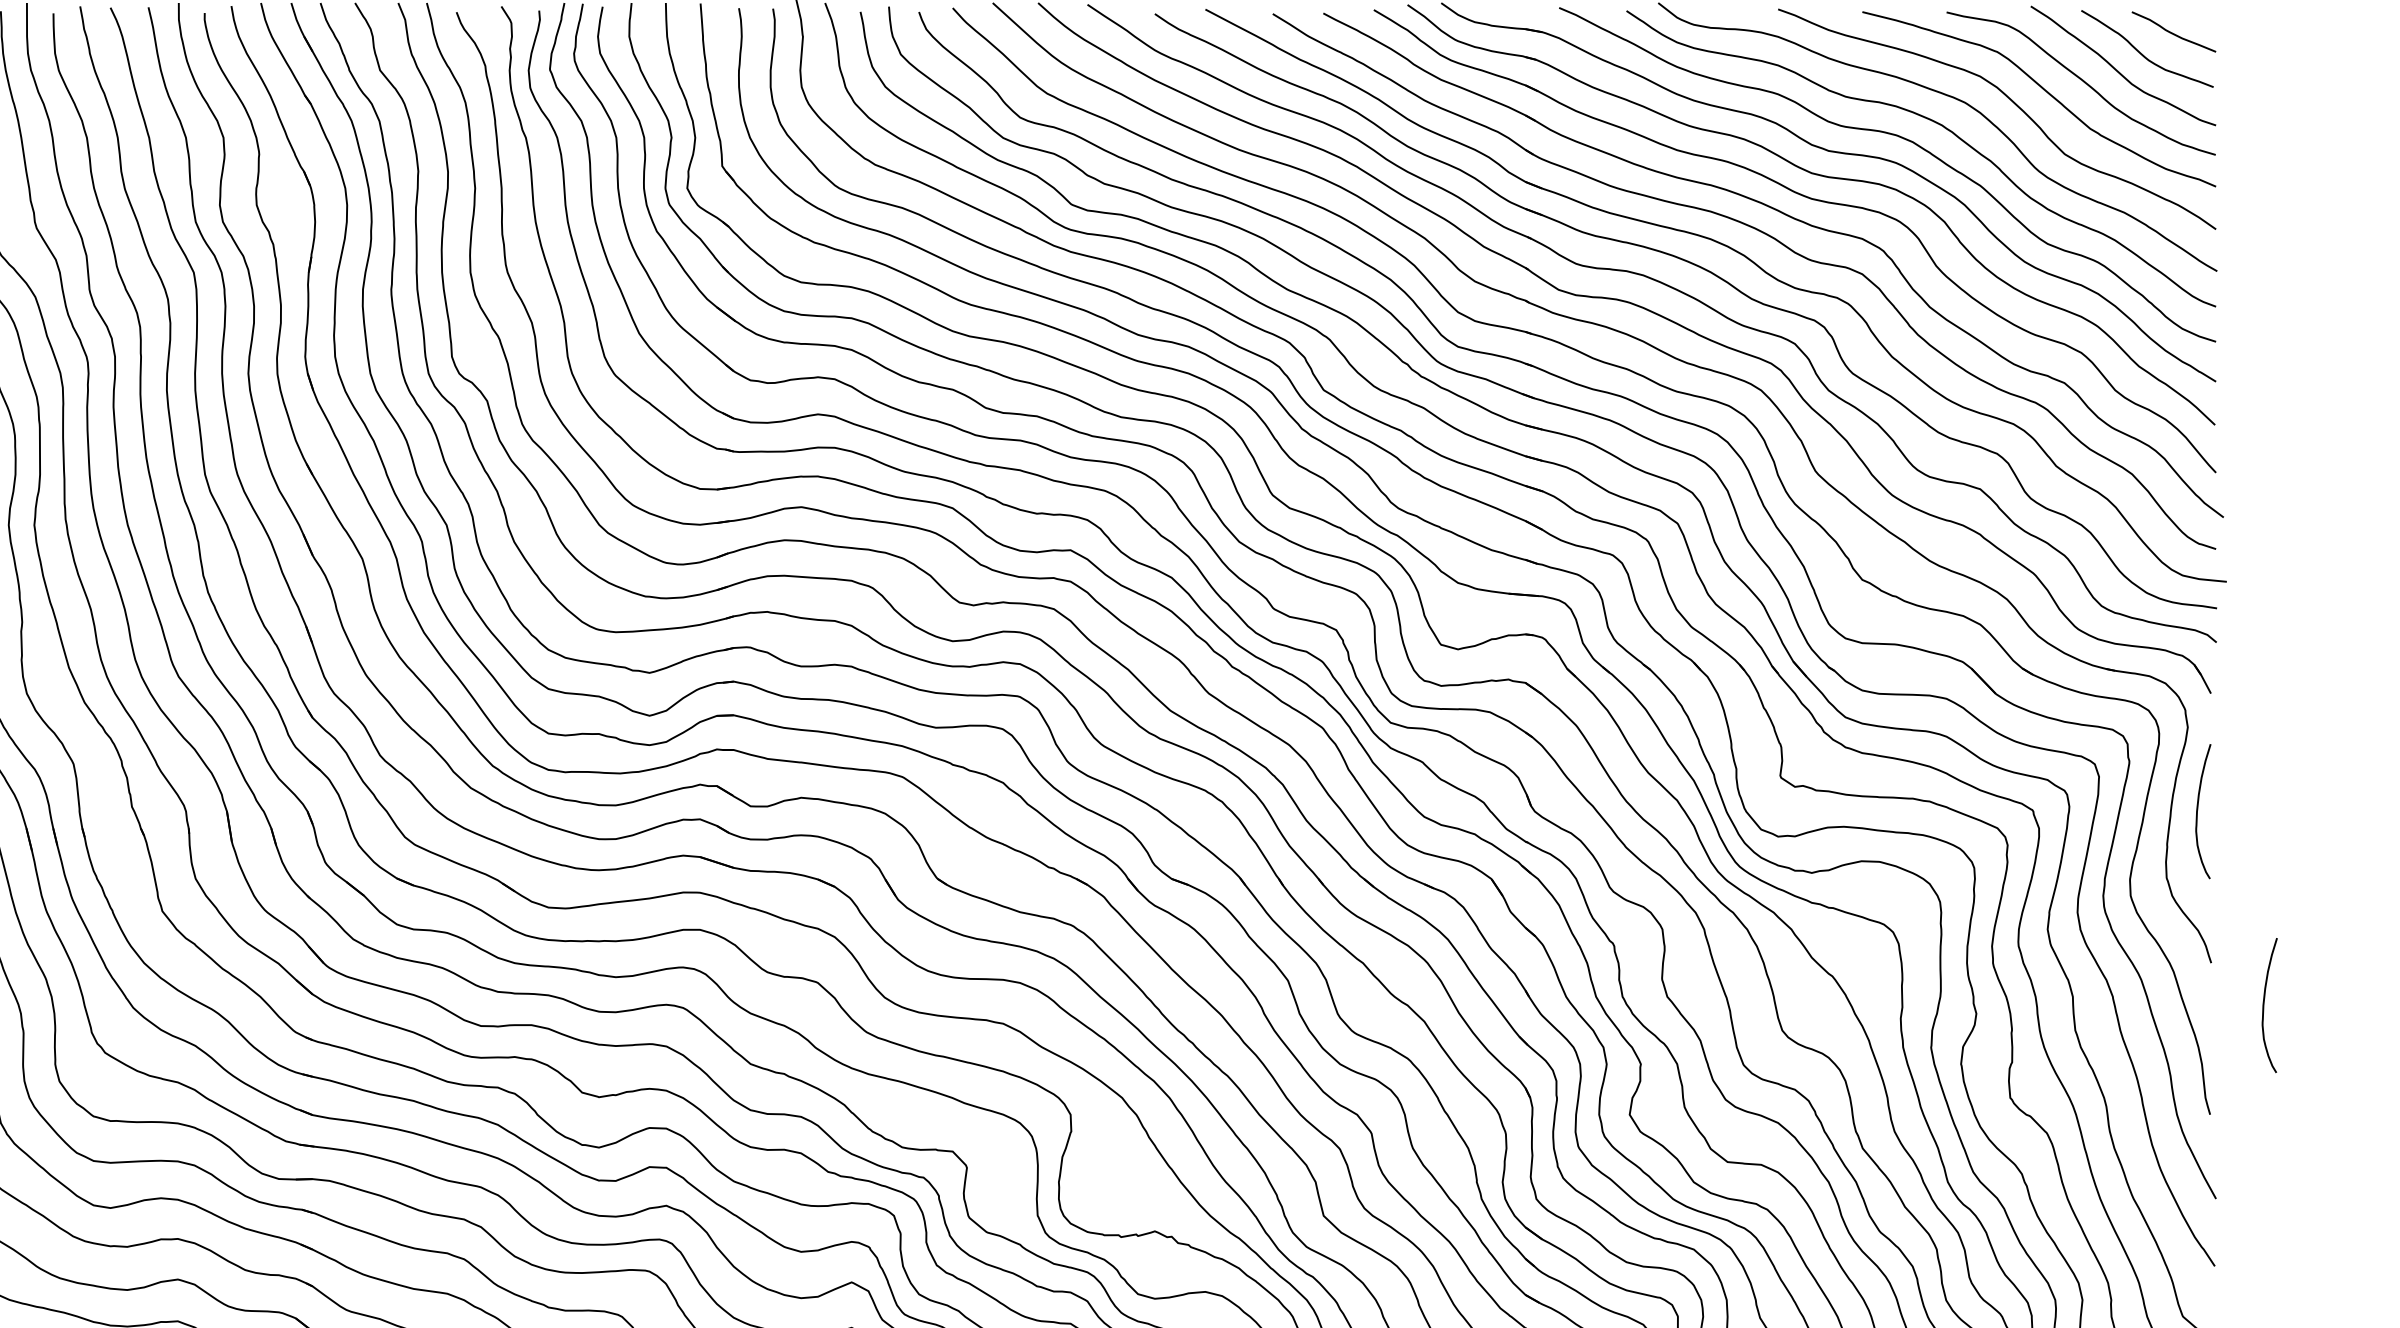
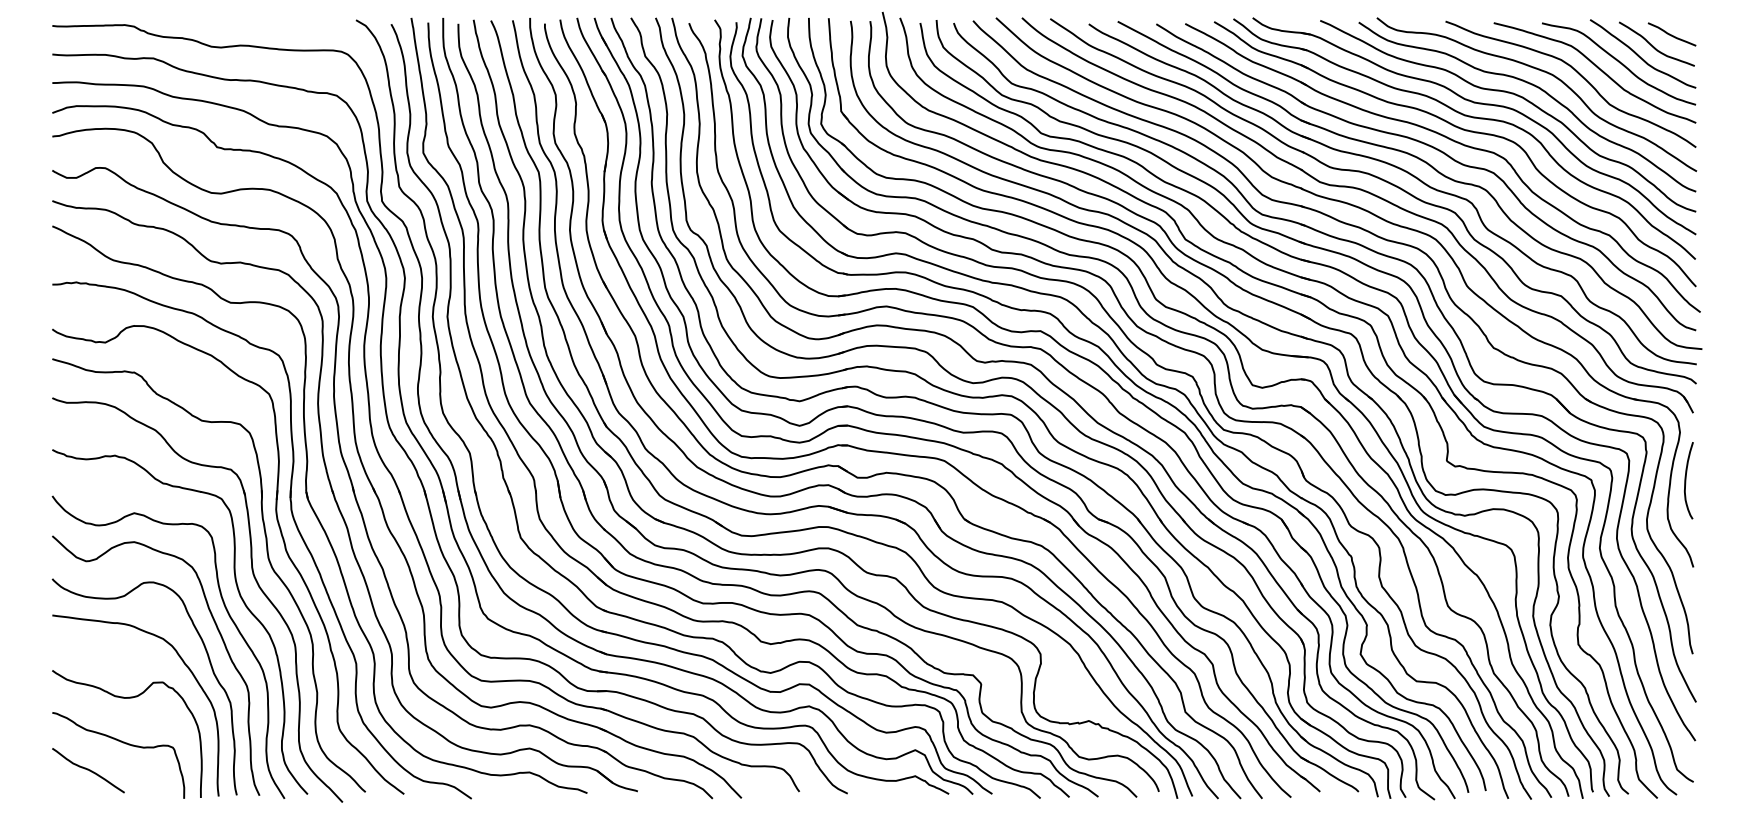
curve: (2265, 1005) -> (1724, 591), removed

